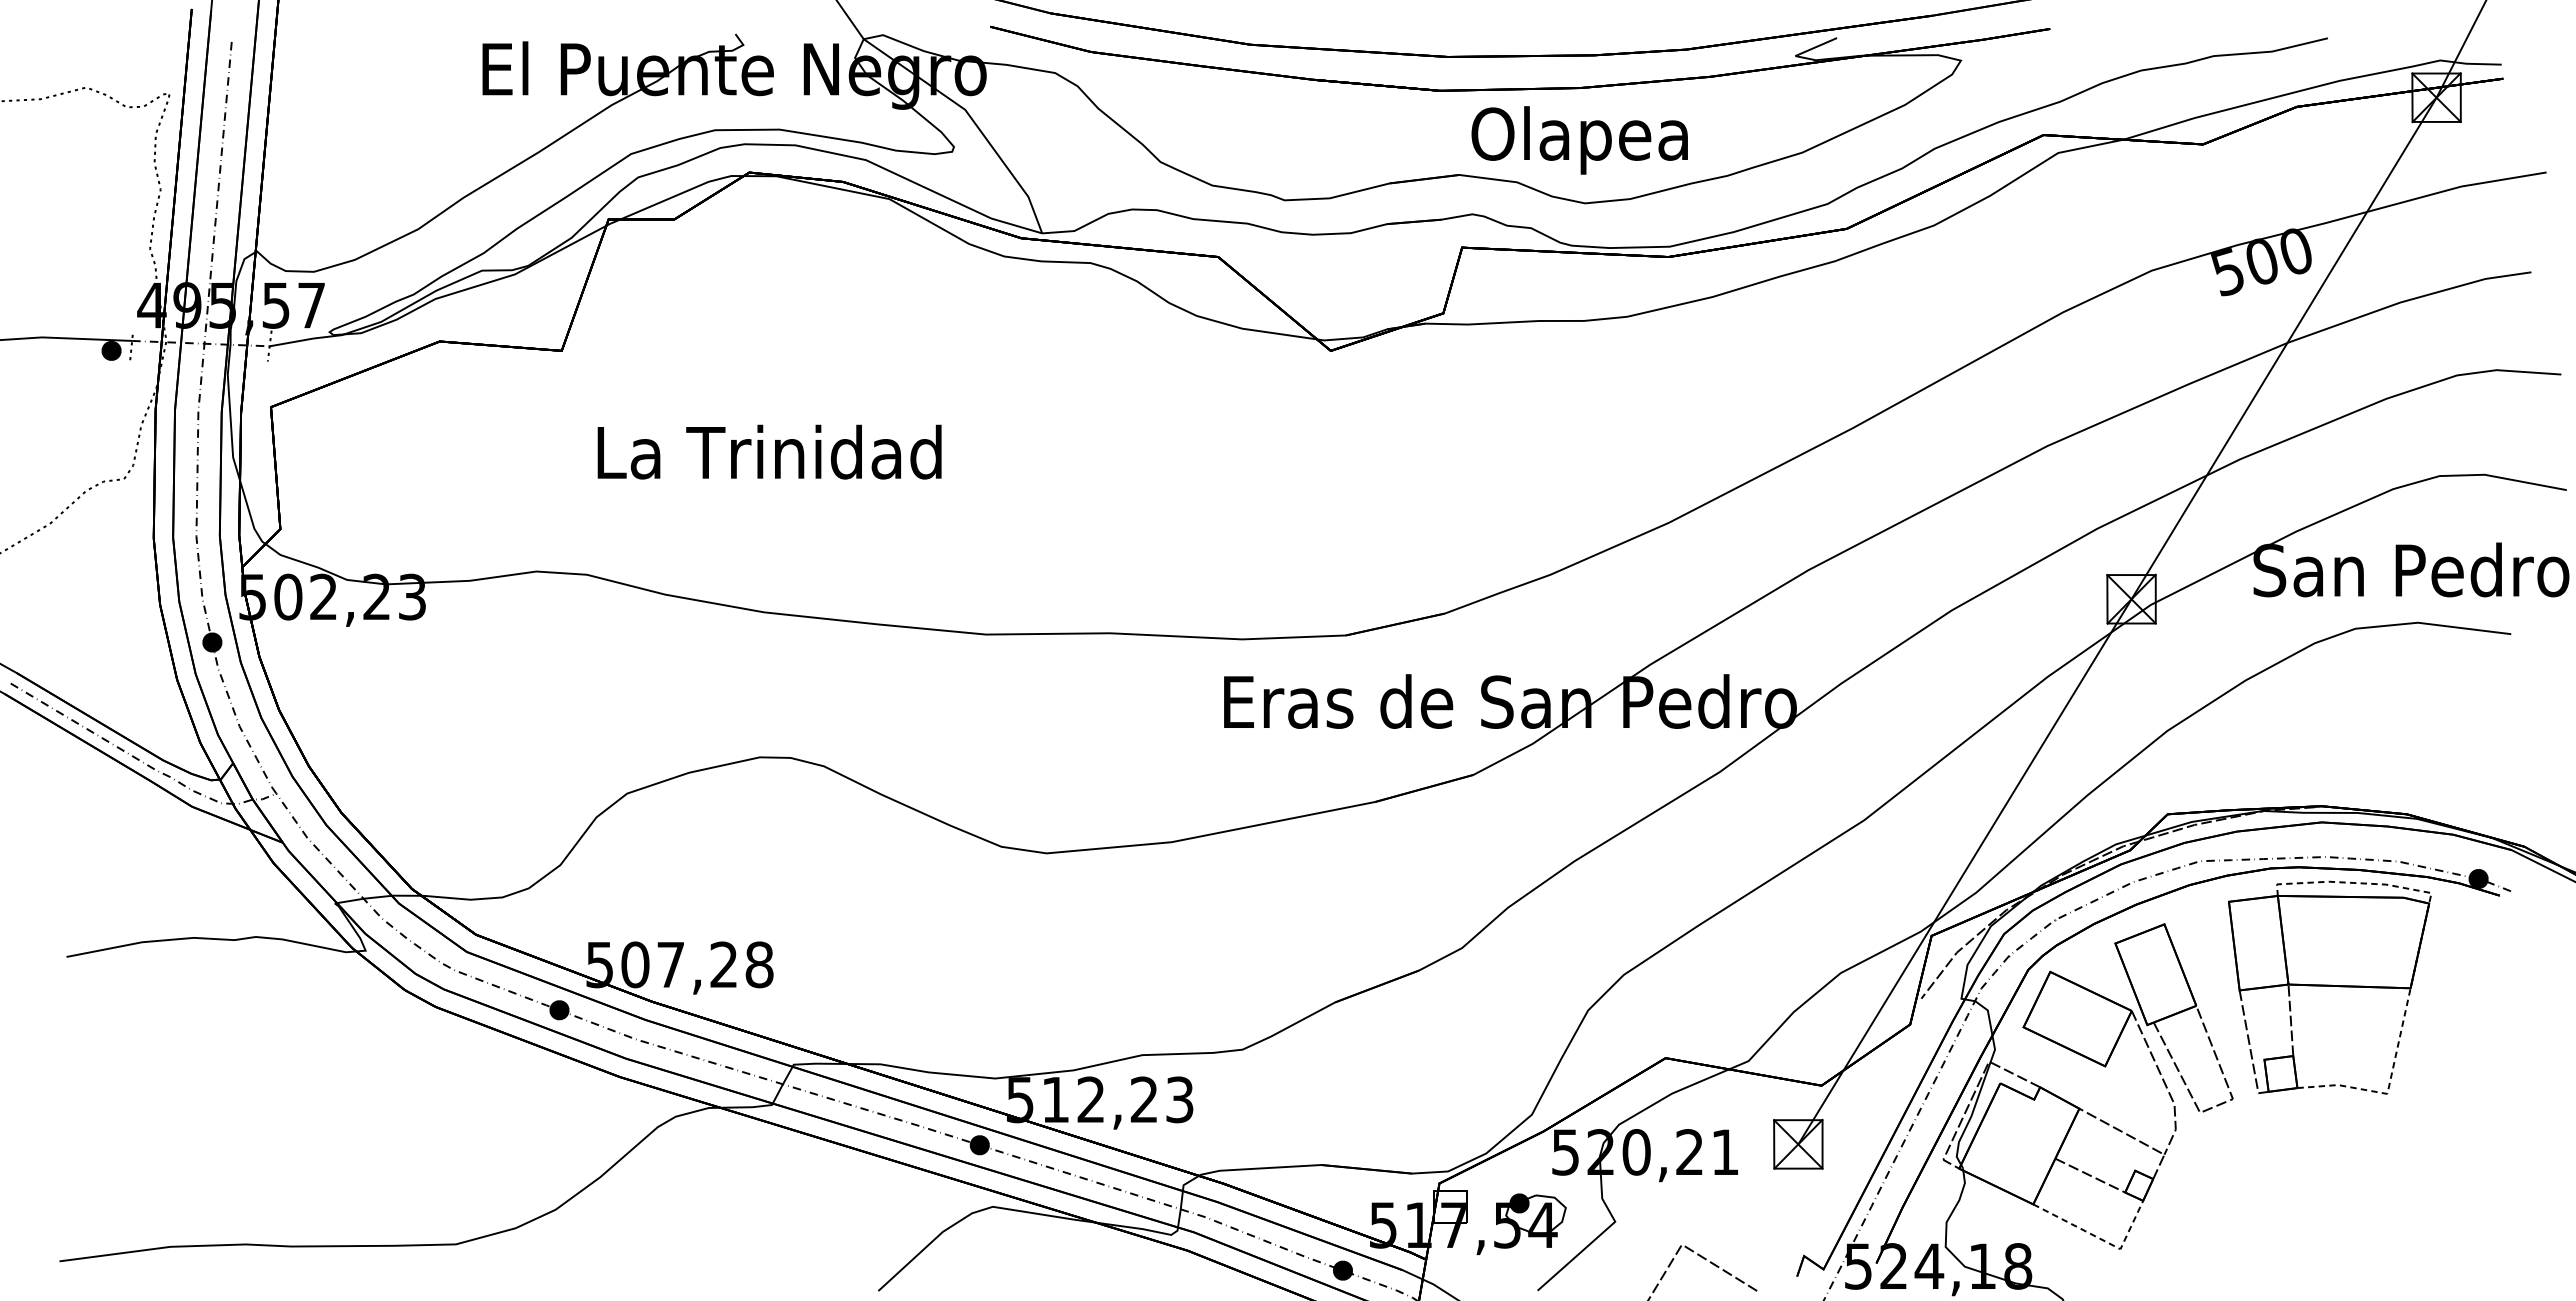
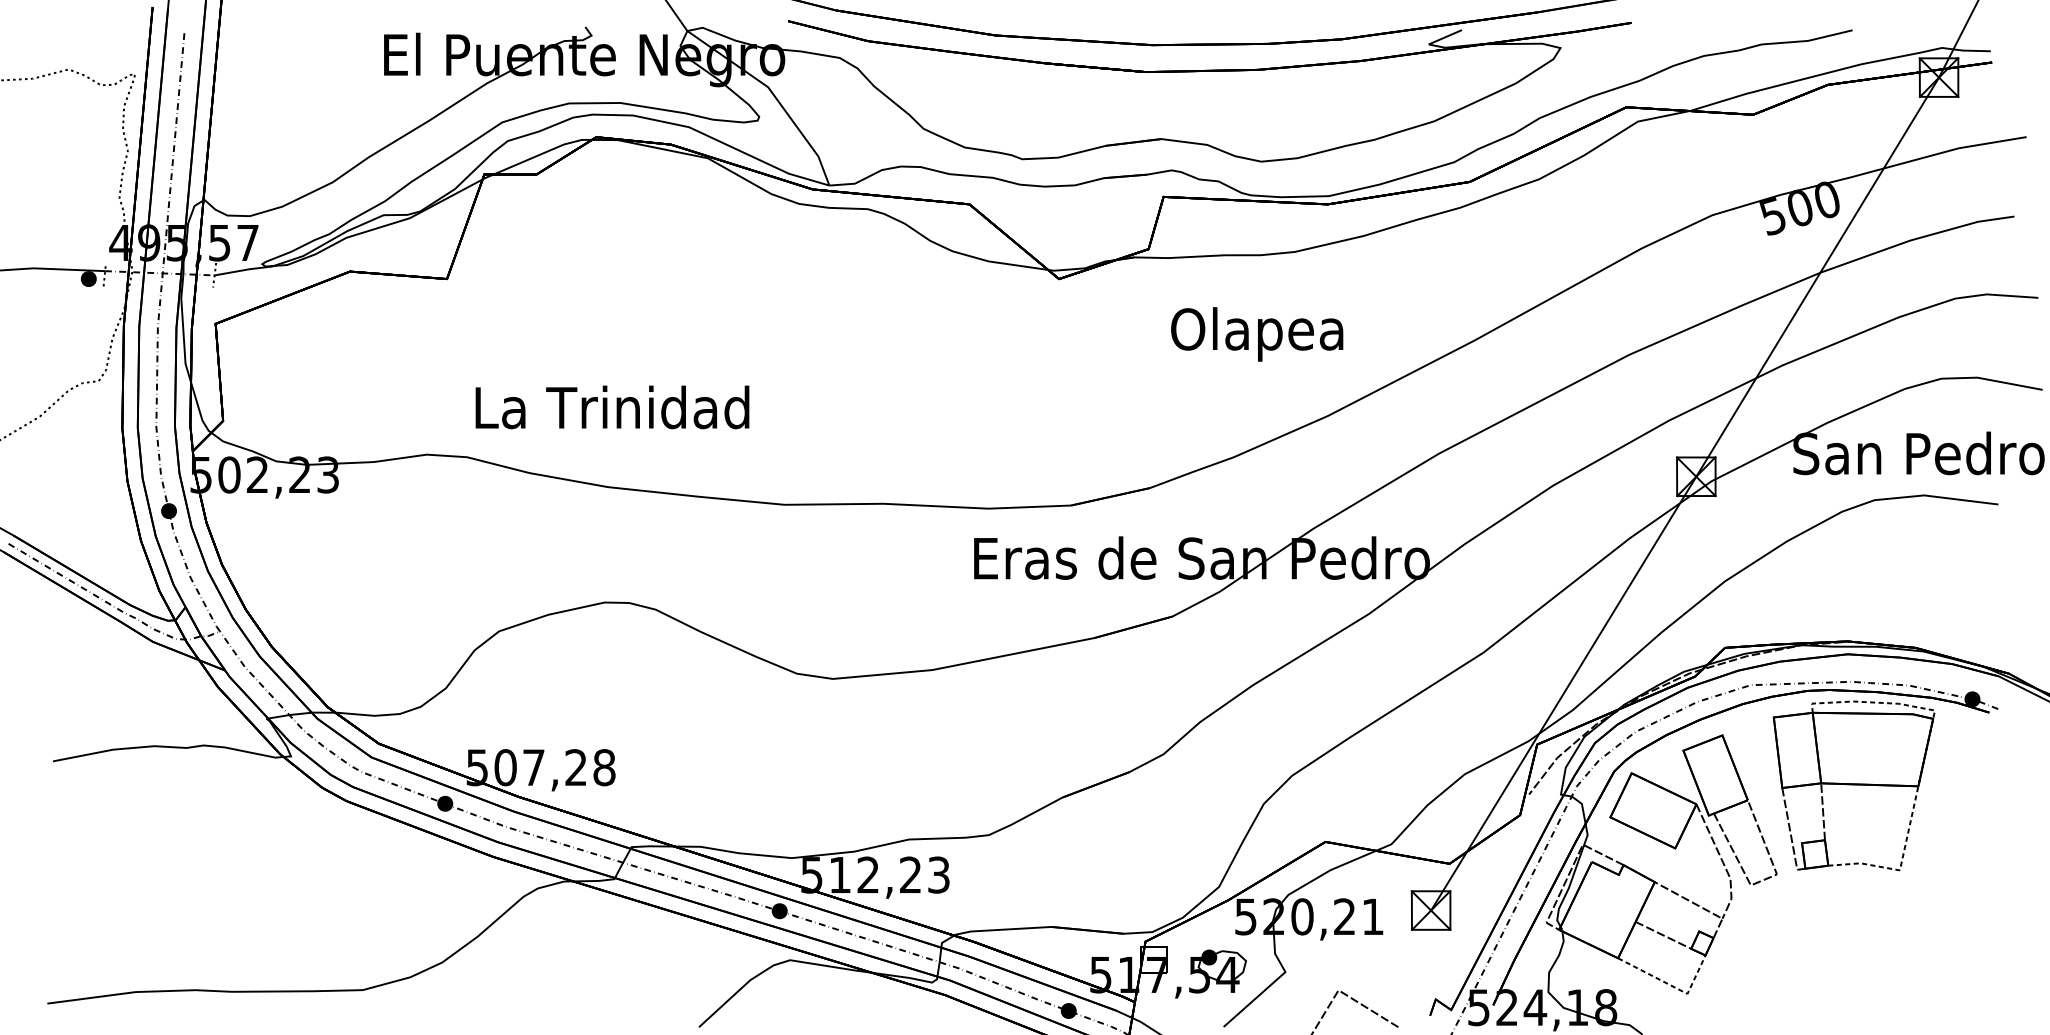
text: (1579, 140) -> (1256, 334), moved
text: (769, 451) -> (612, 406), moved

